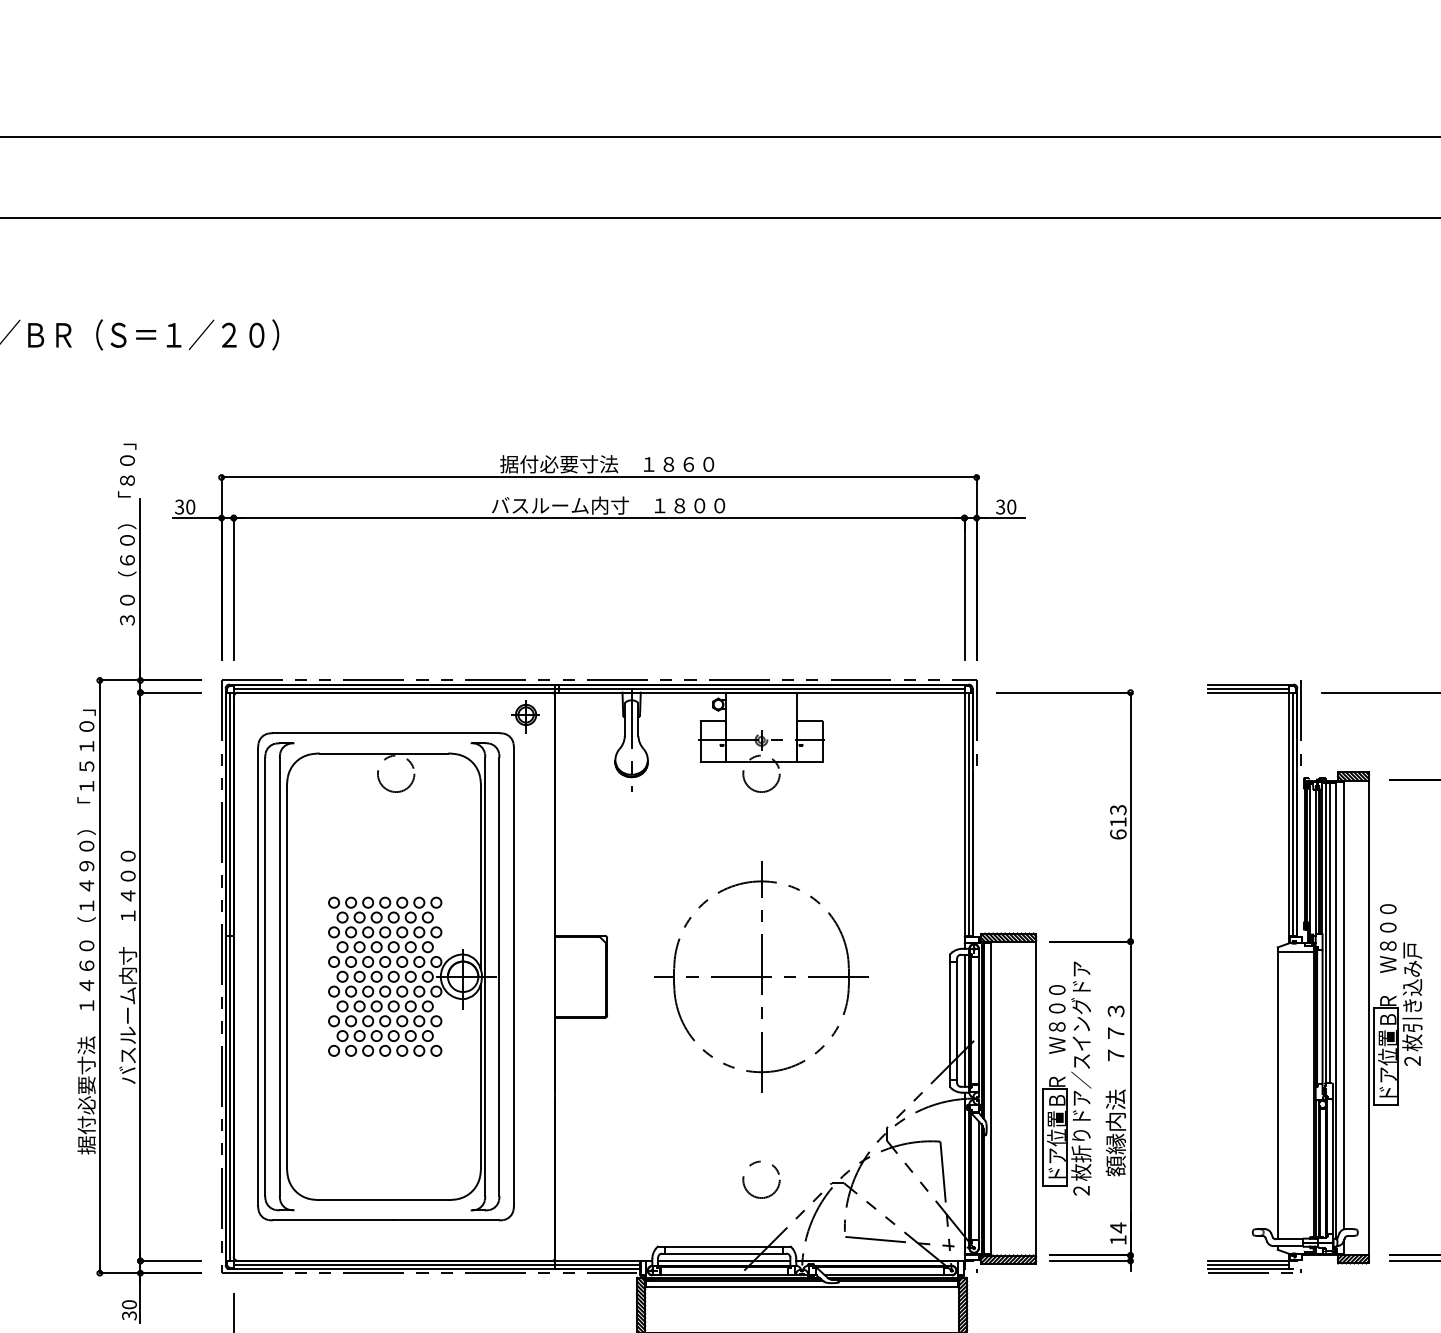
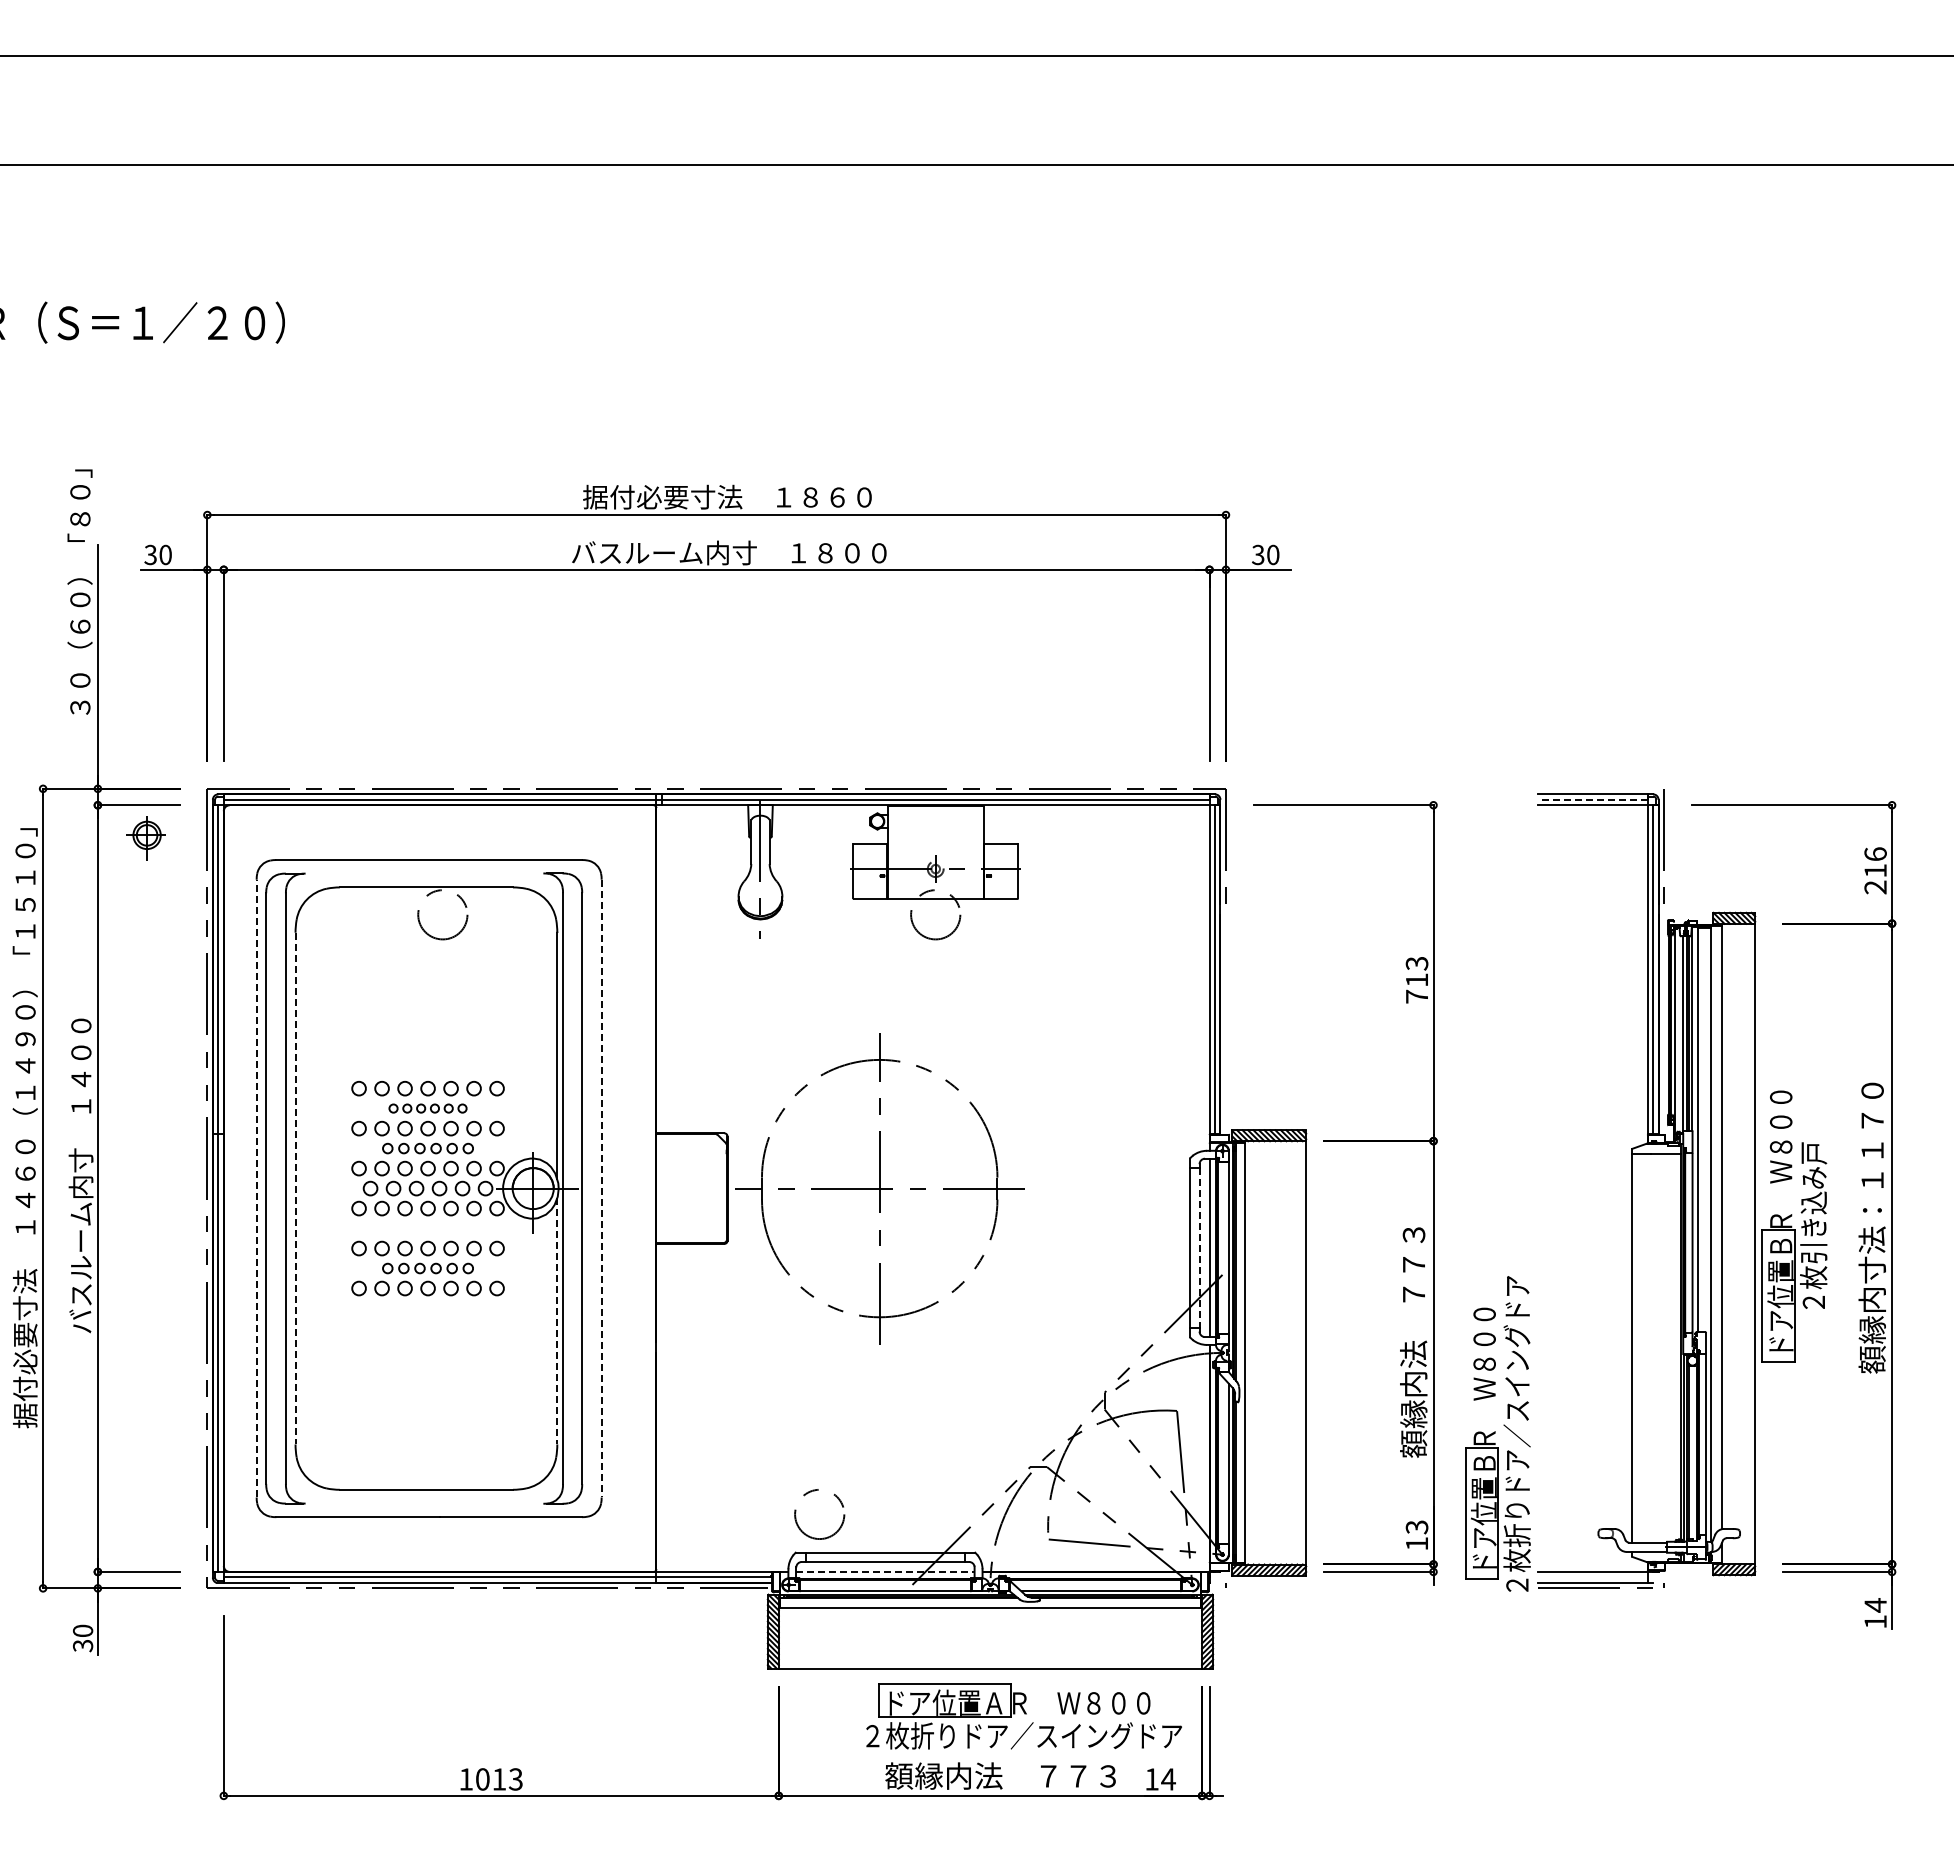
line: (1248, 688) -> (1592, 799), solid -> dashed
part: (524, 717) -> (145, 838), moved
text: (1117, 834) -> (1416, 996), 613 -> 713
part: (384, 917) -> (427, 1108), size x0.6
line: (1329, 932) -> (1702, 1129), removed
part: (384, 947) -> (427, 1148), size x0.7
line: (258, 976) -> (256, 1188), solid -> dashed
line: (286, 976) -> (295, 1188), solid -> dashed
line: (513, 976) -> (601, 1188), solid -> dashed
part: (761, 976) -> (879, 1188), moved
part: (384, 1006) -> (427, 1228), removed
line: (957, 1020) -> (1199, 1247), solid -> dashed
part: (384, 1036) -> (427, 1268), size x0.7
line: (481, 1075) -> (557, 1321), solid -> dashed
part: (1066, 1078) -> (1497, 1433), moved
circle: (761, 1179) -> (819, 1514), moved
text: (1117, 1227) -> (1416, 1526), 14 -> 13
line: (724, 1260) -> (885, 1571), solid -> dashed
line: (1248, 1265) -> (1592, 1577), removed

